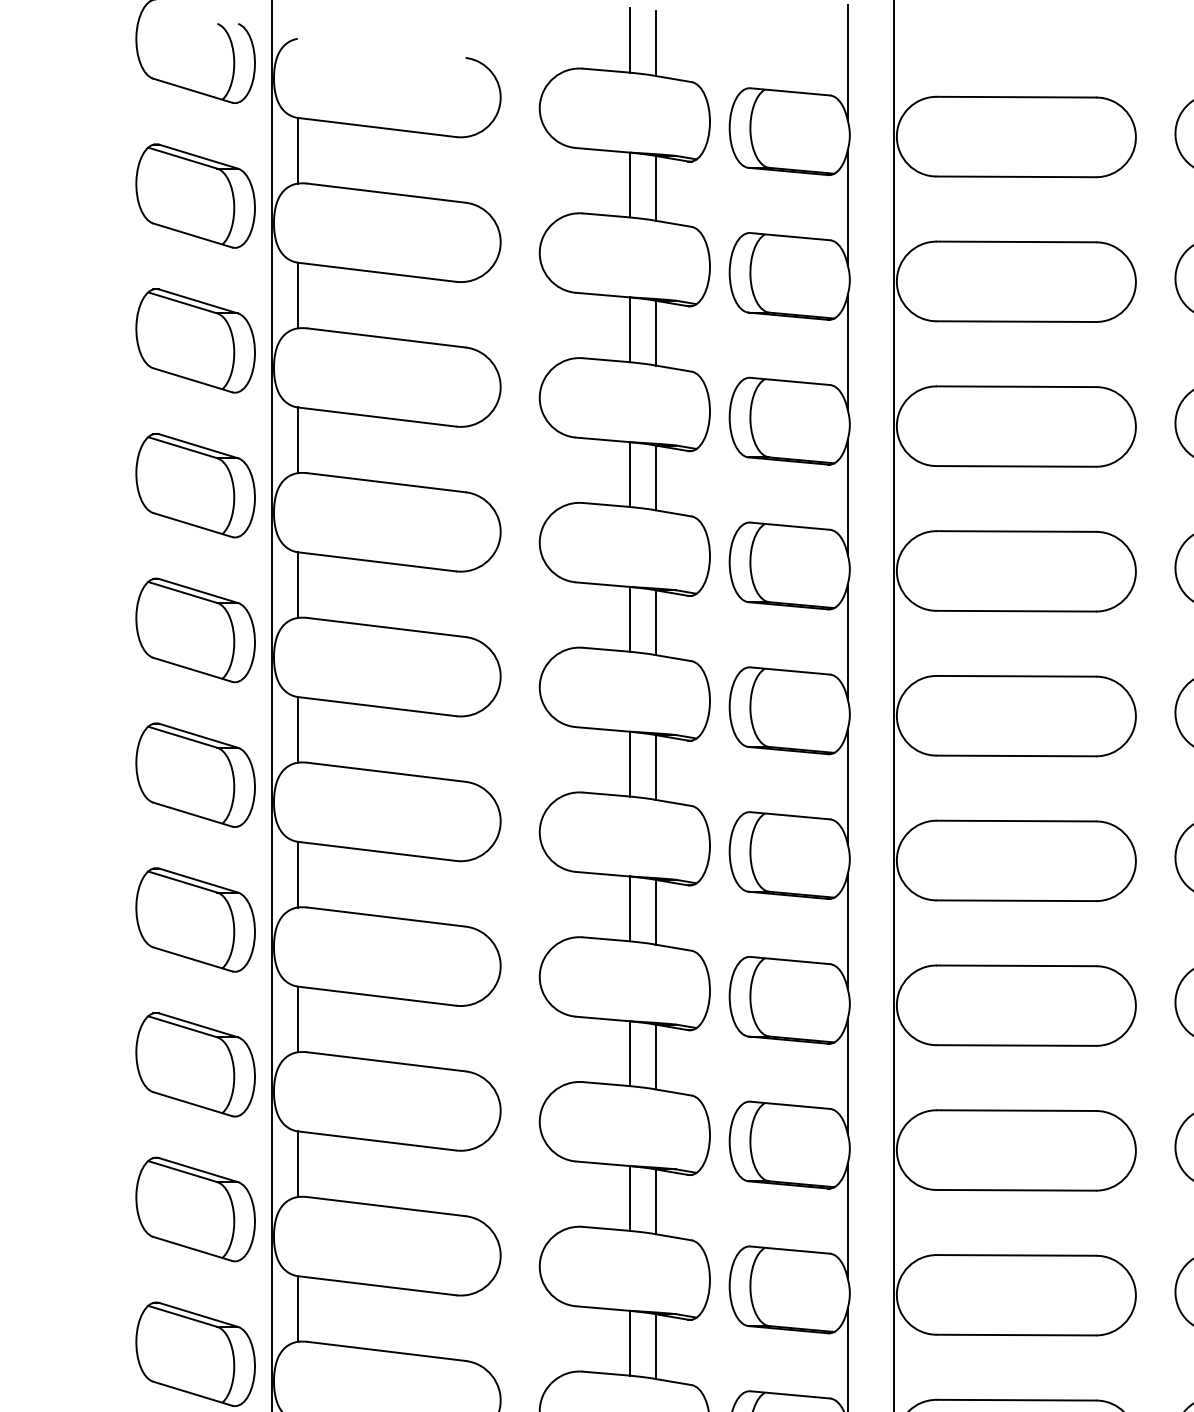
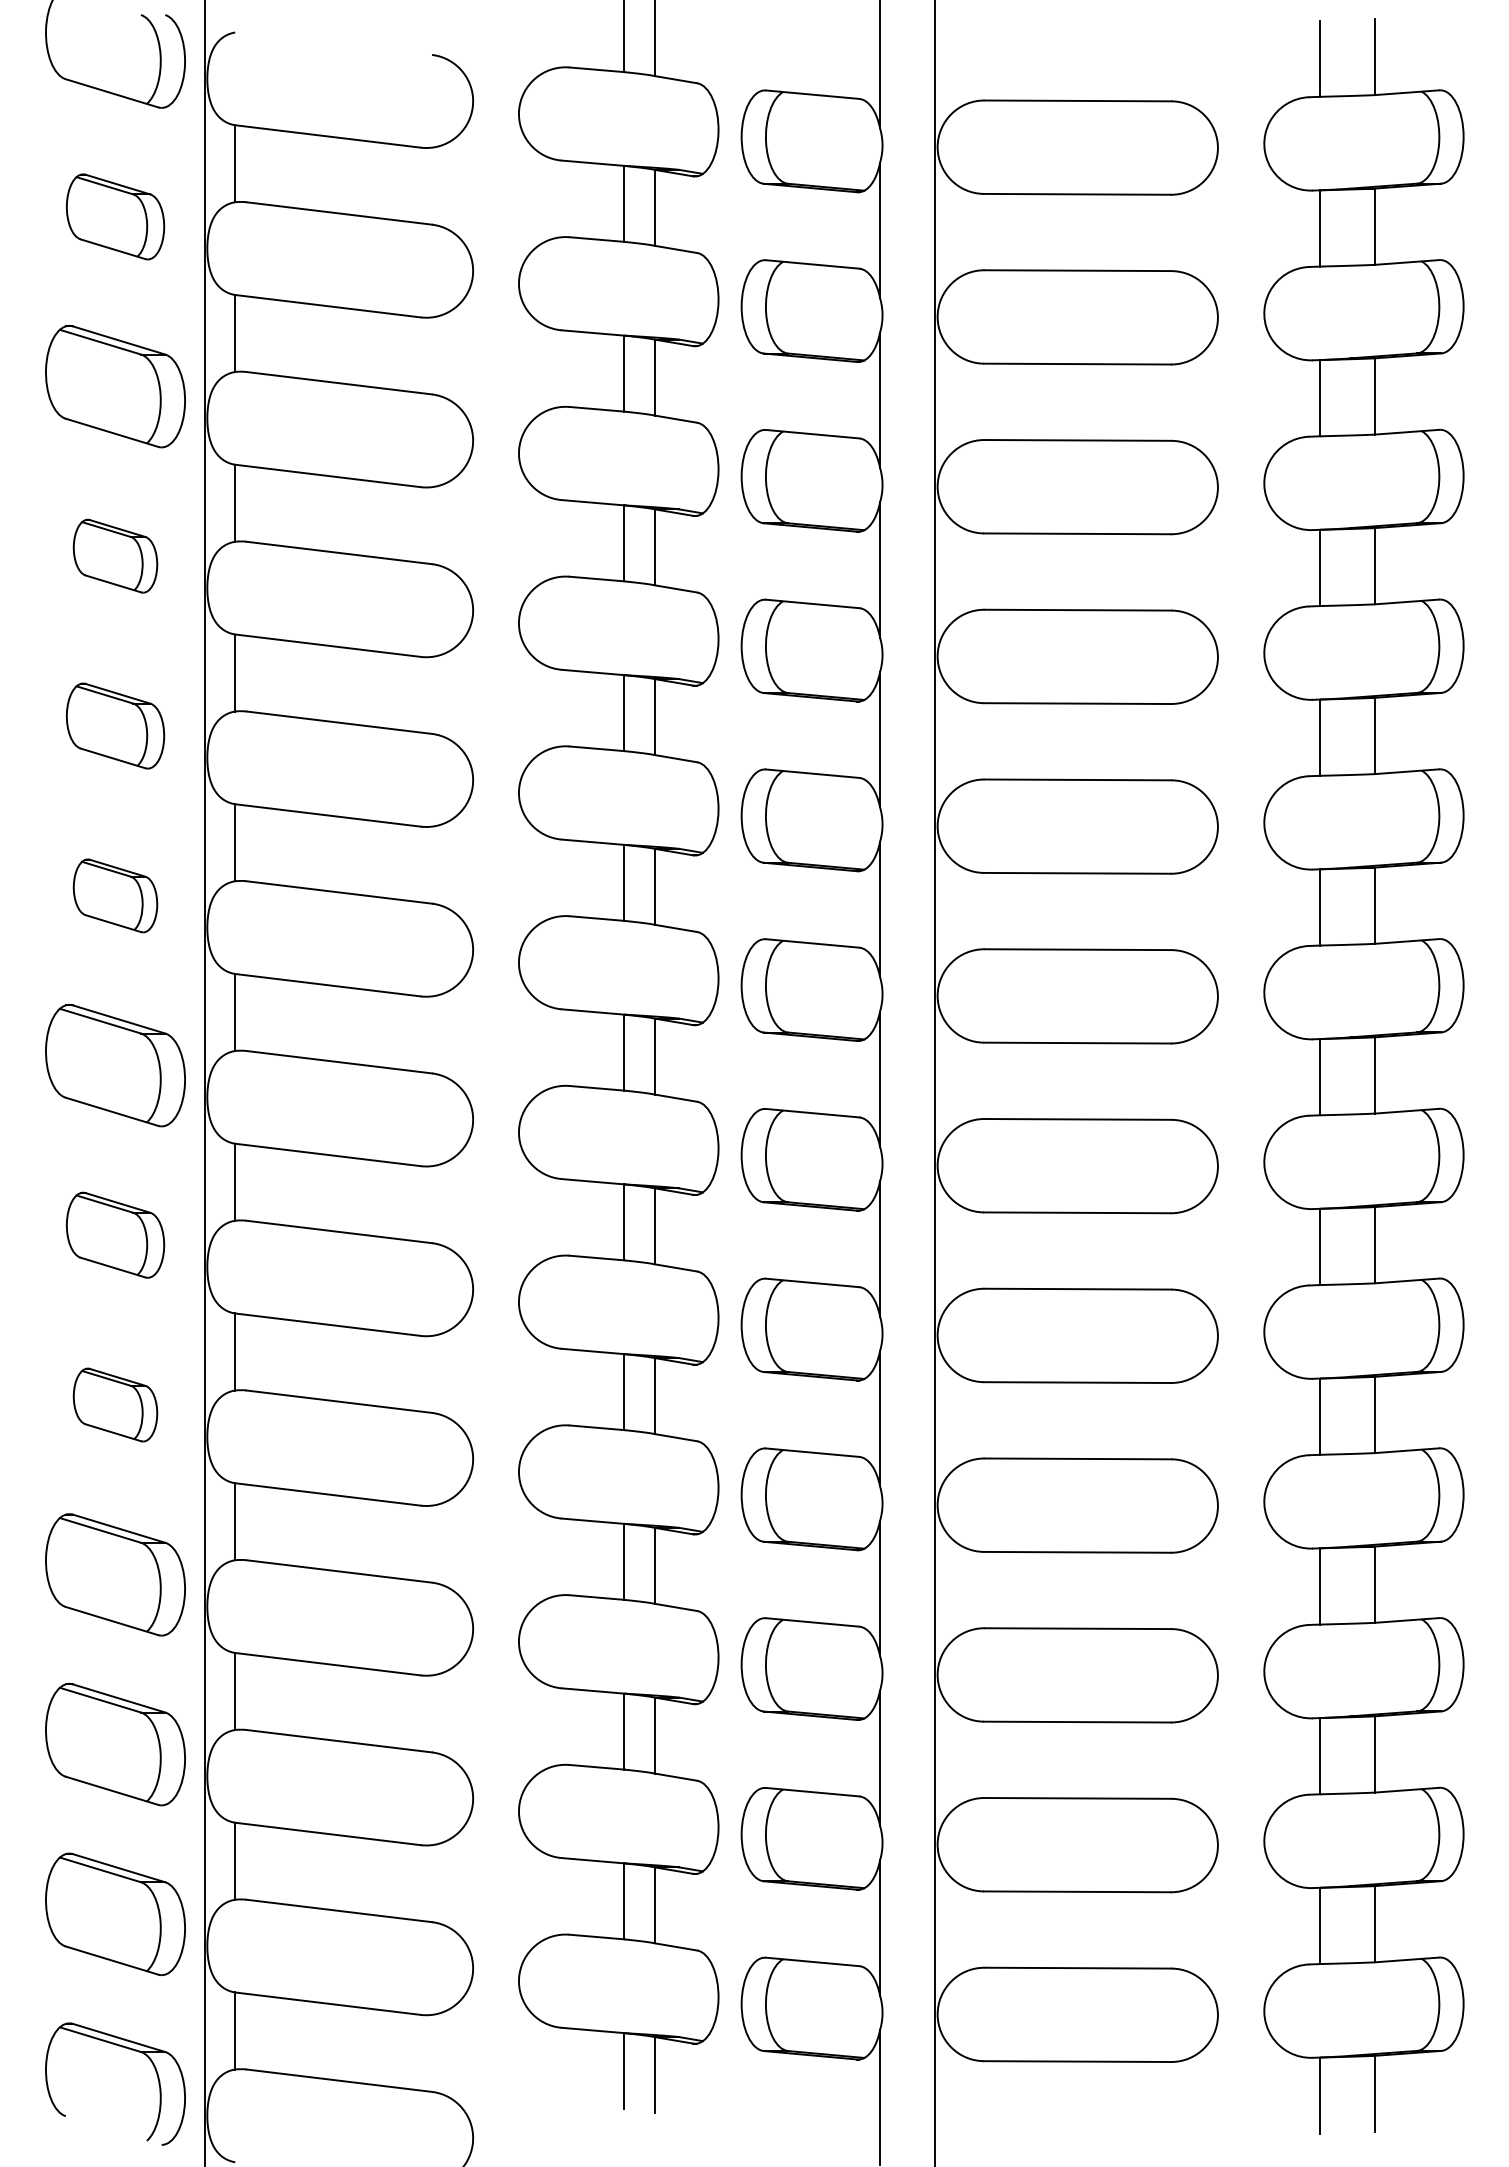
part: (195, 195) -> (115, 216), size x0.7
part: (195, 484) -> (115, 555), size x0.6
part: (195, 629) -> (115, 725), size x0.7
part: (195, 774) -> (115, 895), size x0.6
part: (195, 1064) -> (115, 1234), size x0.7
part: (195, 1208) -> (115, 1404), size x0.6

